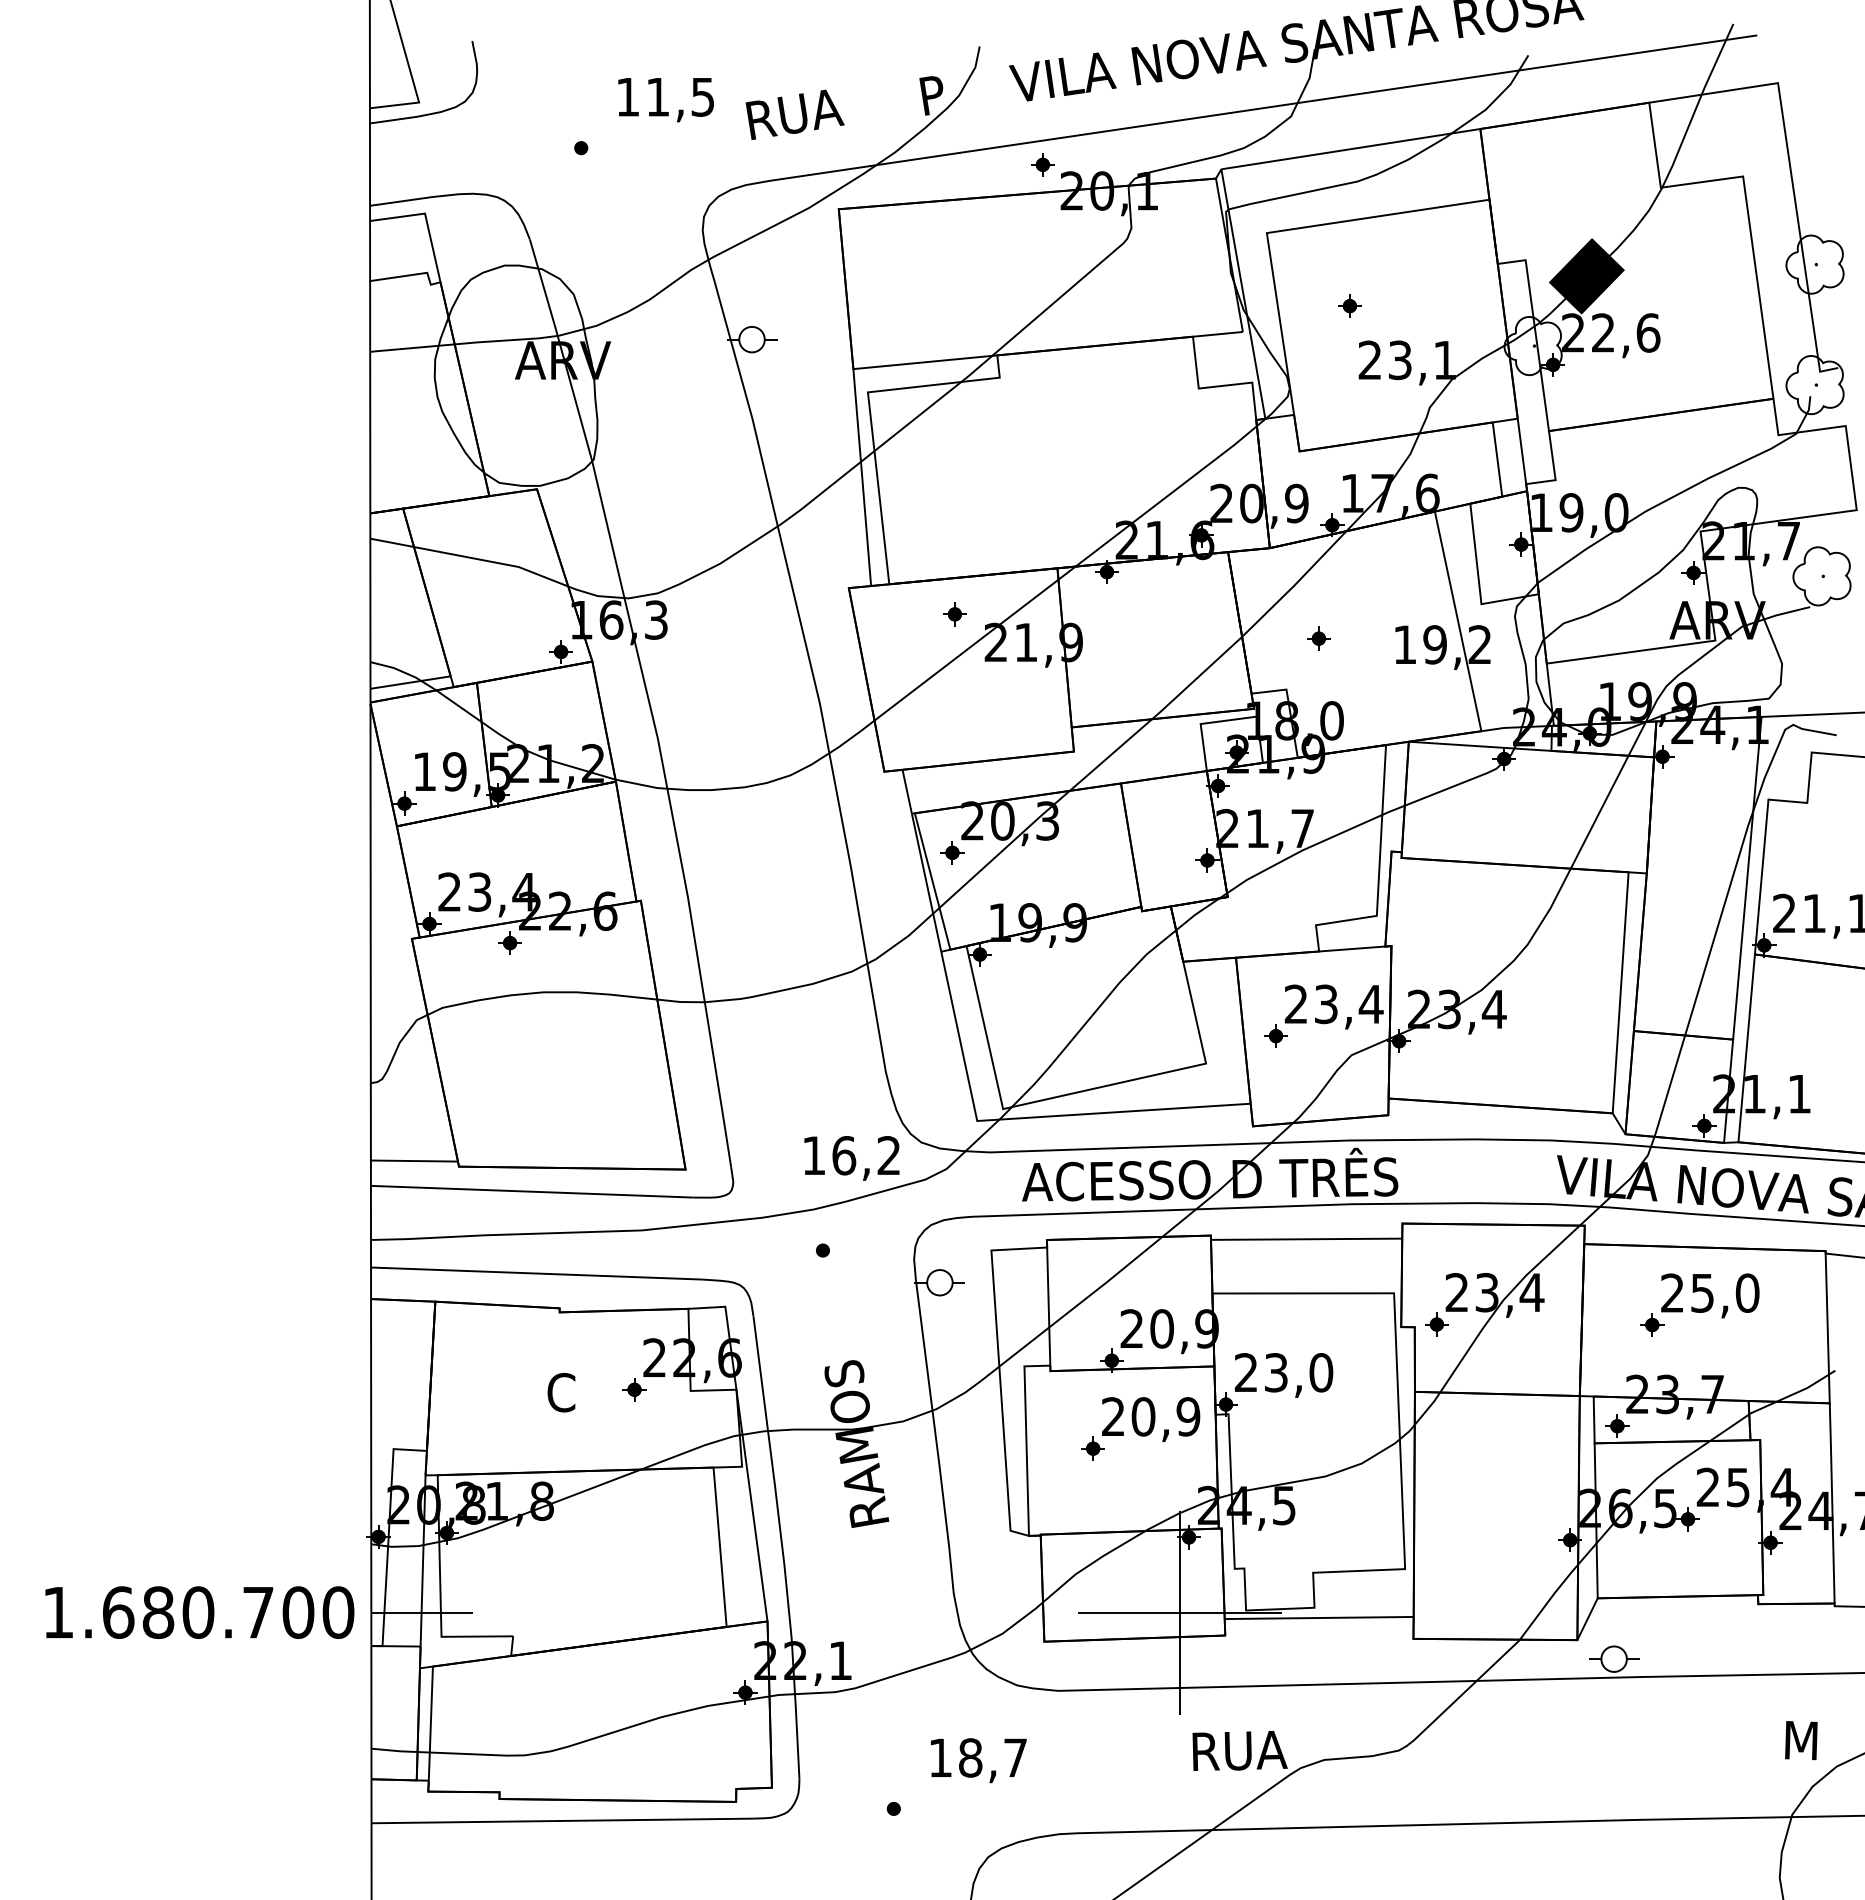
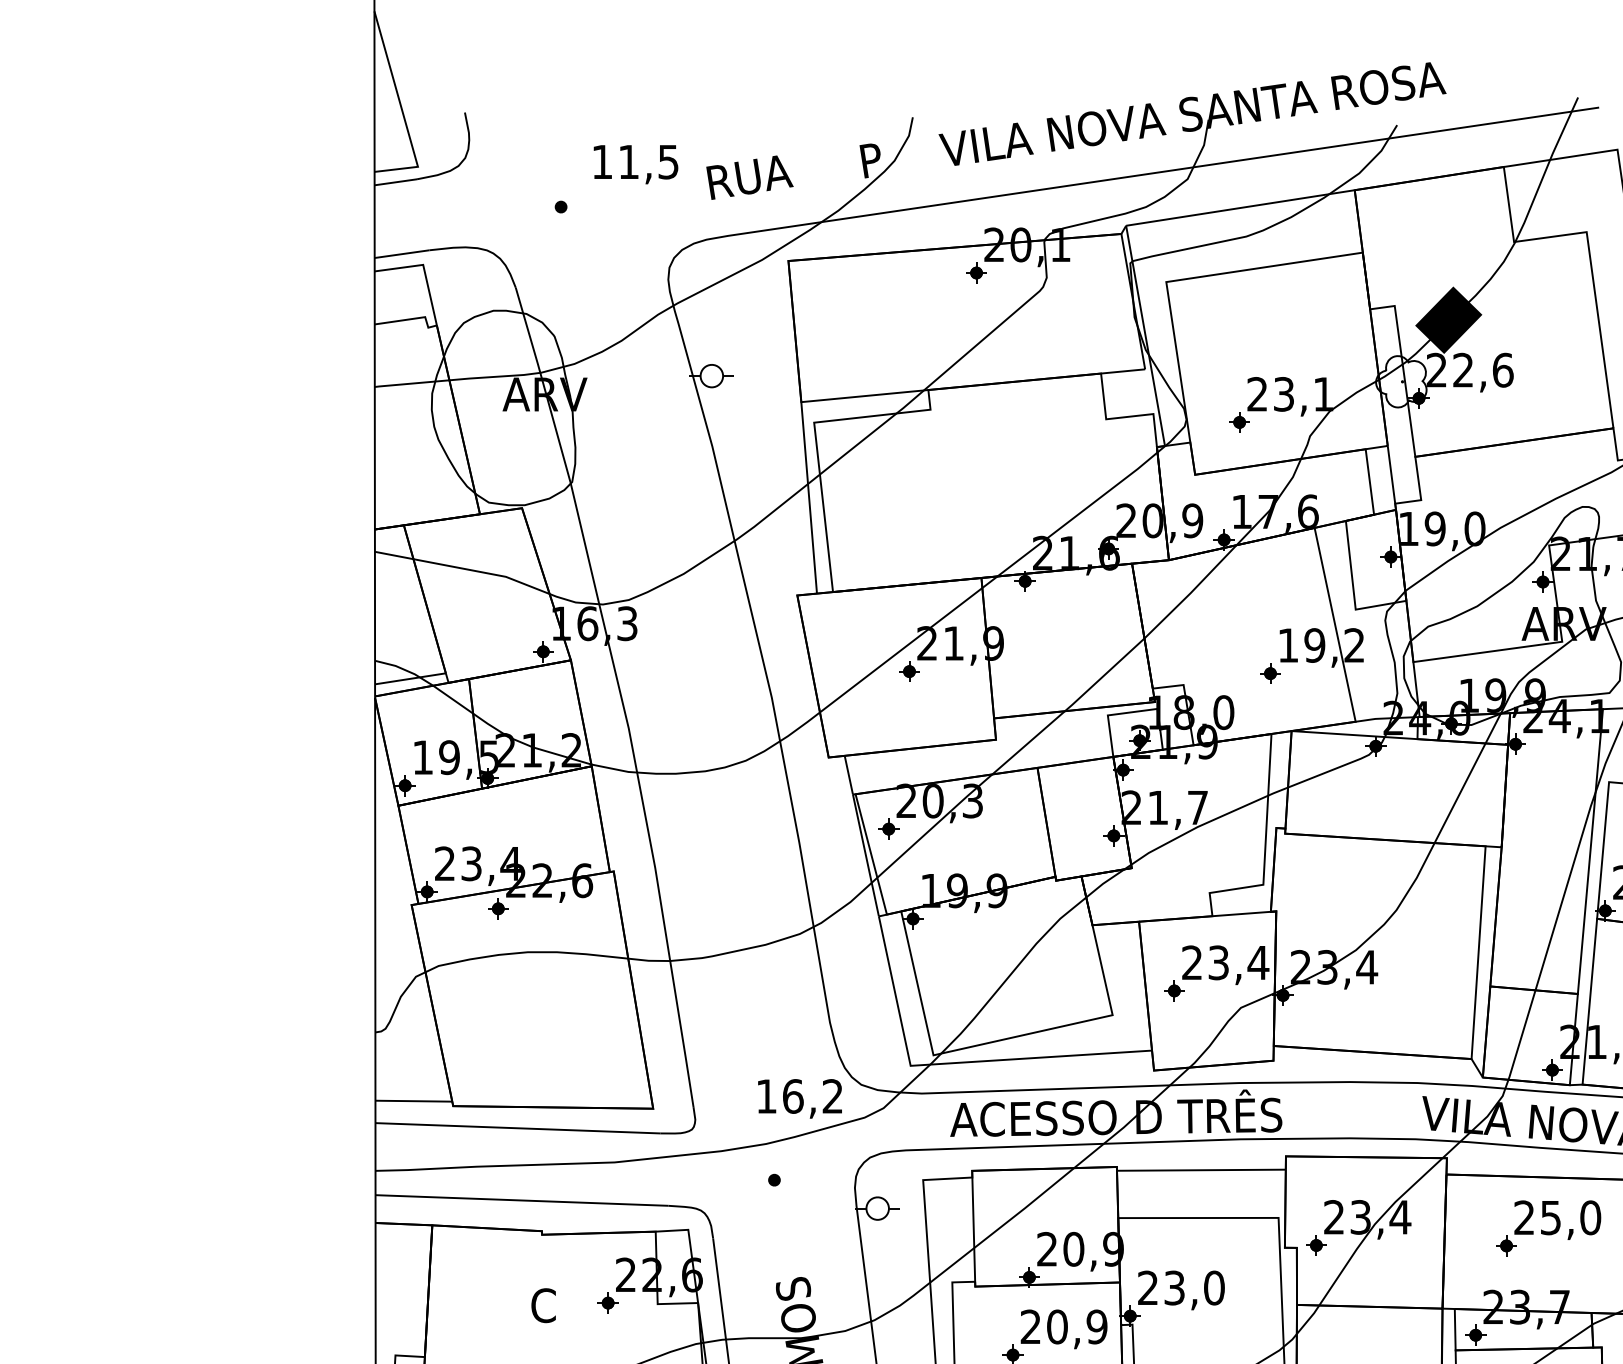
part: (1042, 164) -> (976, 272), moved
part: (1349, 305) -> (1239, 421), moved
part: (954, 614) -> (909, 671), moved
part: (1318, 638) -> (1270, 673), moved

